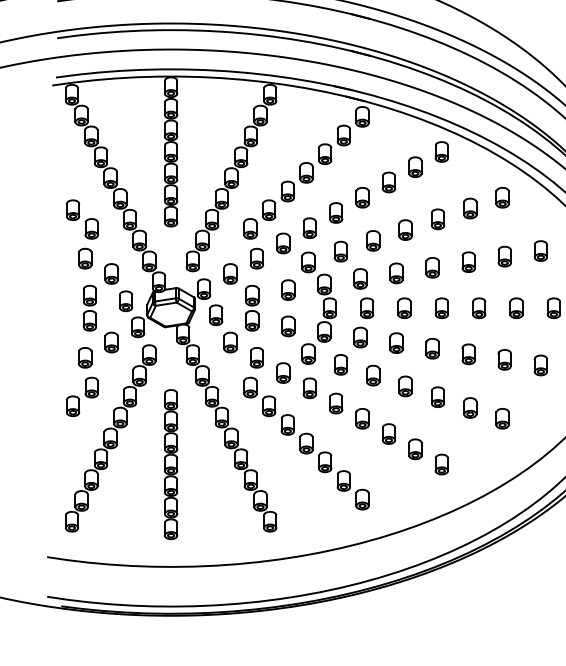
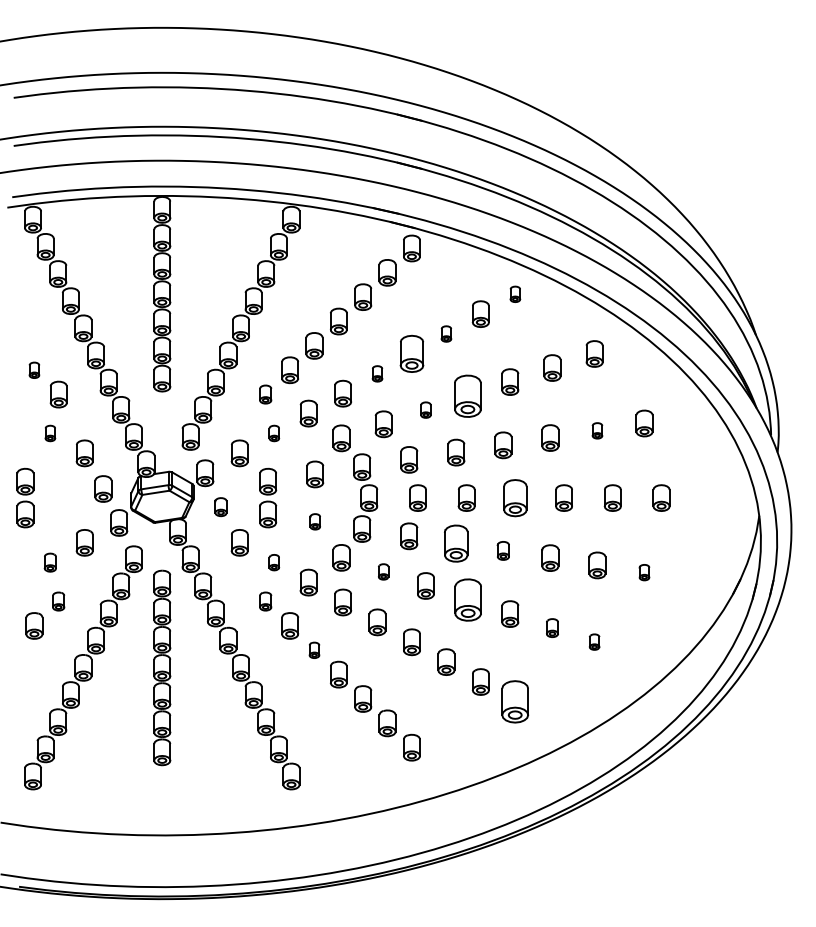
part: (441, 152) -> (515, 294), size x0.6
part: (389, 182) -> (446, 333), size x0.6
part: (362, 197) -> (411, 353), size x1.4
part: (73, 210) -> (34, 370), size x0.6
part: (336, 212) -> (377, 373), size x0.6
part: (250, 228) -> (265, 394), size x0.7
part: (405, 229) -> (468, 395), size x1.6
part: (372, 240) -> (425, 409), size x0.6
part: (504, 256) -> (597, 430), size x0.6
part: (85, 258) -> (50, 433), size x0.6
part: (257, 258) -> (274, 433), size x0.6
part: (89, 307) -> (25, 497), moved
part: (441, 307) -> (515, 497), size x1.4
part: (215, 314) -> (220, 506), size x0.7
part: (288, 326) -> (315, 521), size x0.6
part: (396, 343) -> (456, 543), size x1.4
part: (432, 348) -> (503, 550), size x0.7
part: (85, 357) -> (50, 562), size x0.7
part: (257, 357) -> (274, 562), size x0.6
part: (340, 364) -> (383, 571), size x0.6
part: (540, 365) -> (644, 572), size x0.6
part: (405, 386) -> (467, 599), size x1.6
part: (91, 387) -> (58, 601), size x0.7
part: (250, 387) -> (265, 601), size x0.7
part: (470, 407) -> (552, 627), size x0.7
part: (502, 418) -> (594, 641), size x0.6
part: (287, 425) -> (314, 650), size x0.6
part: (171, 464) -> (162, 667), moved
part: (441, 464) -> (515, 701), size x1.6

